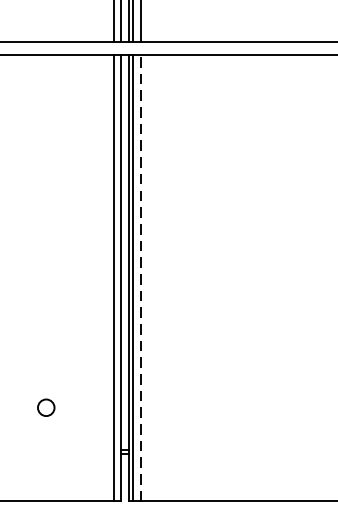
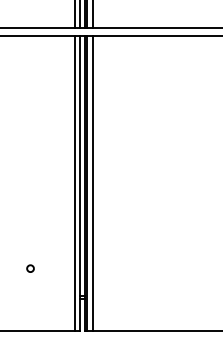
line: (140, 276) -> (92, 182), dashed -> solid
circle: (46, 407) -> (30, 268), size x0.62

